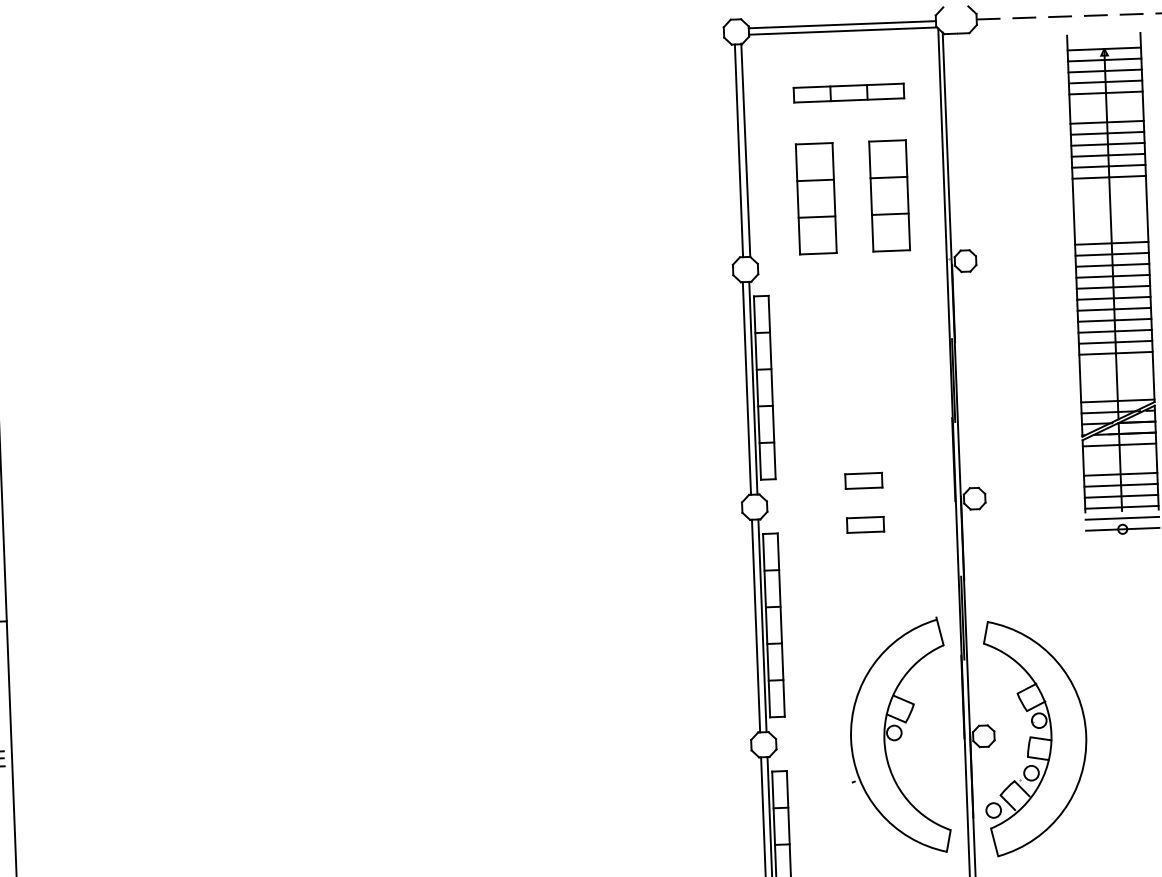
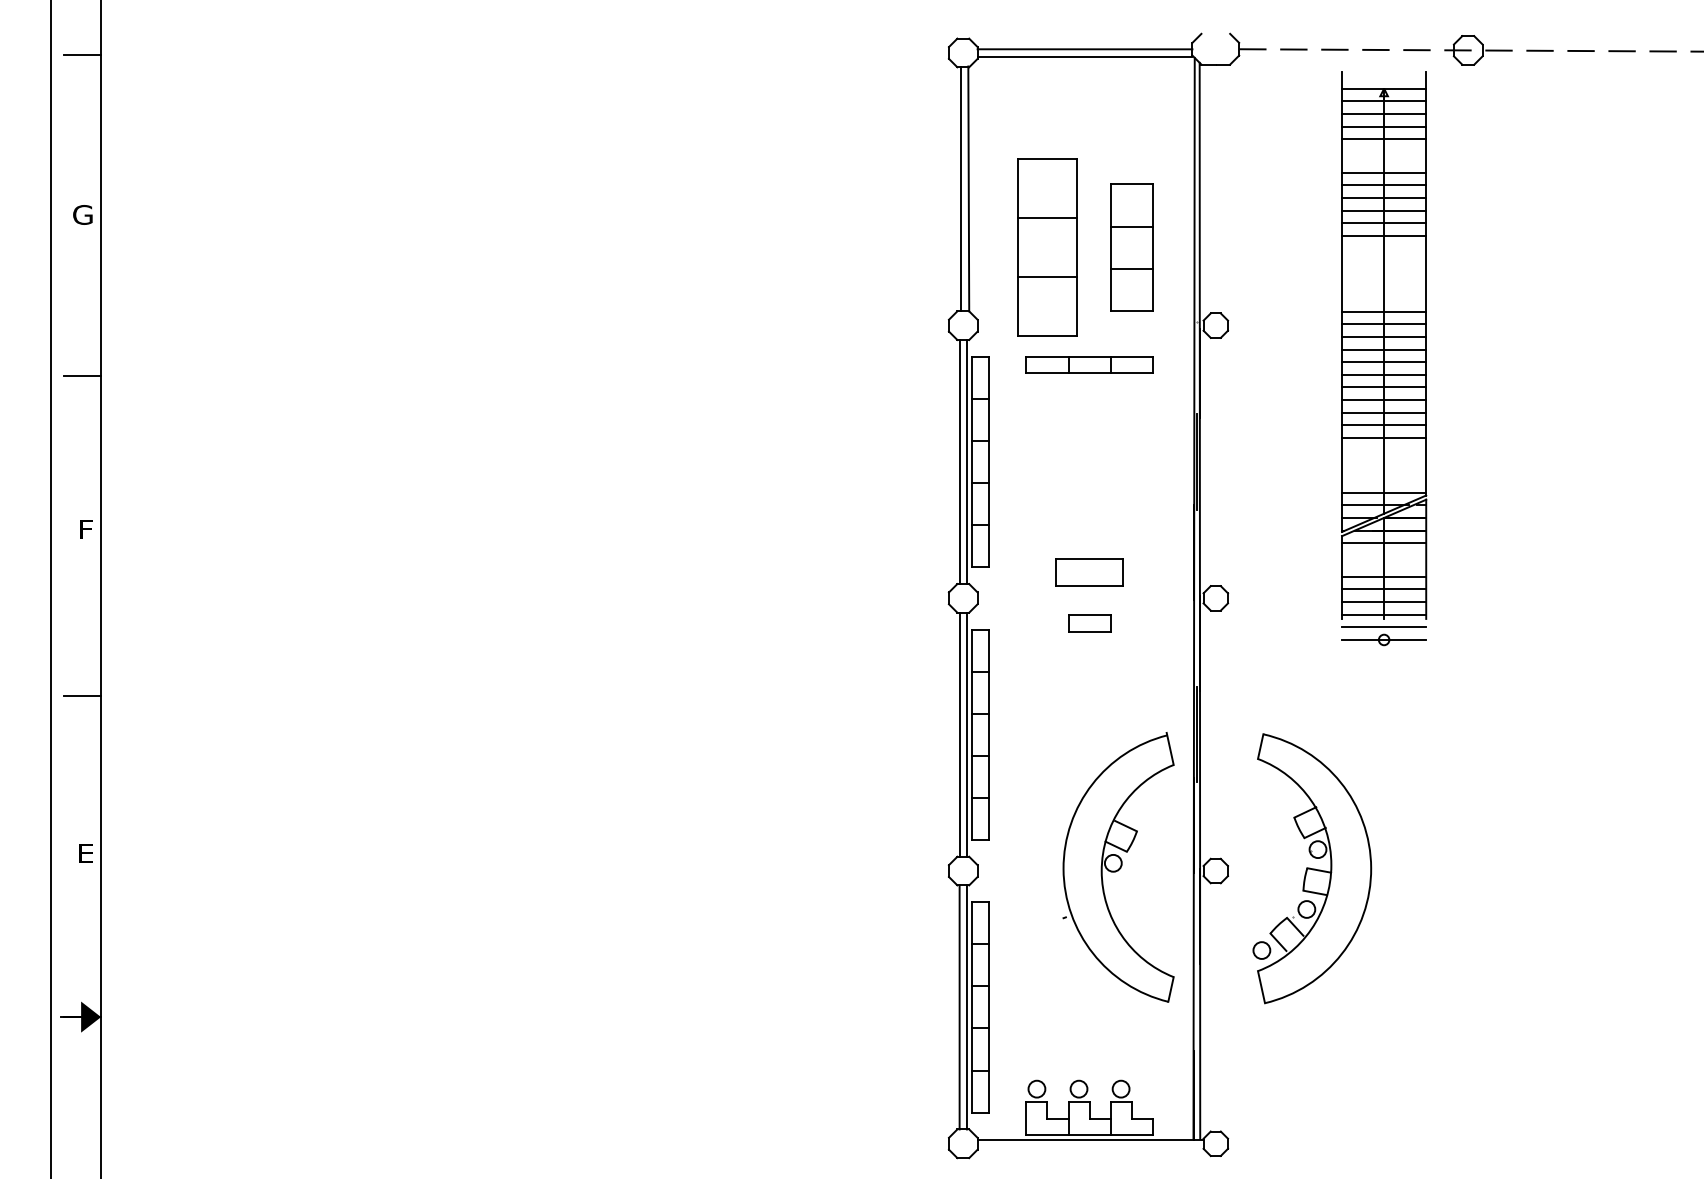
part: (848, 92) -> (1089, 364), moved
part: (816, 198) -> (1047, 247), size x1.4
part: (863, 481) -> (1089, 573), size x1.6
part: (1035, 737) -> (1312, 868), moved

